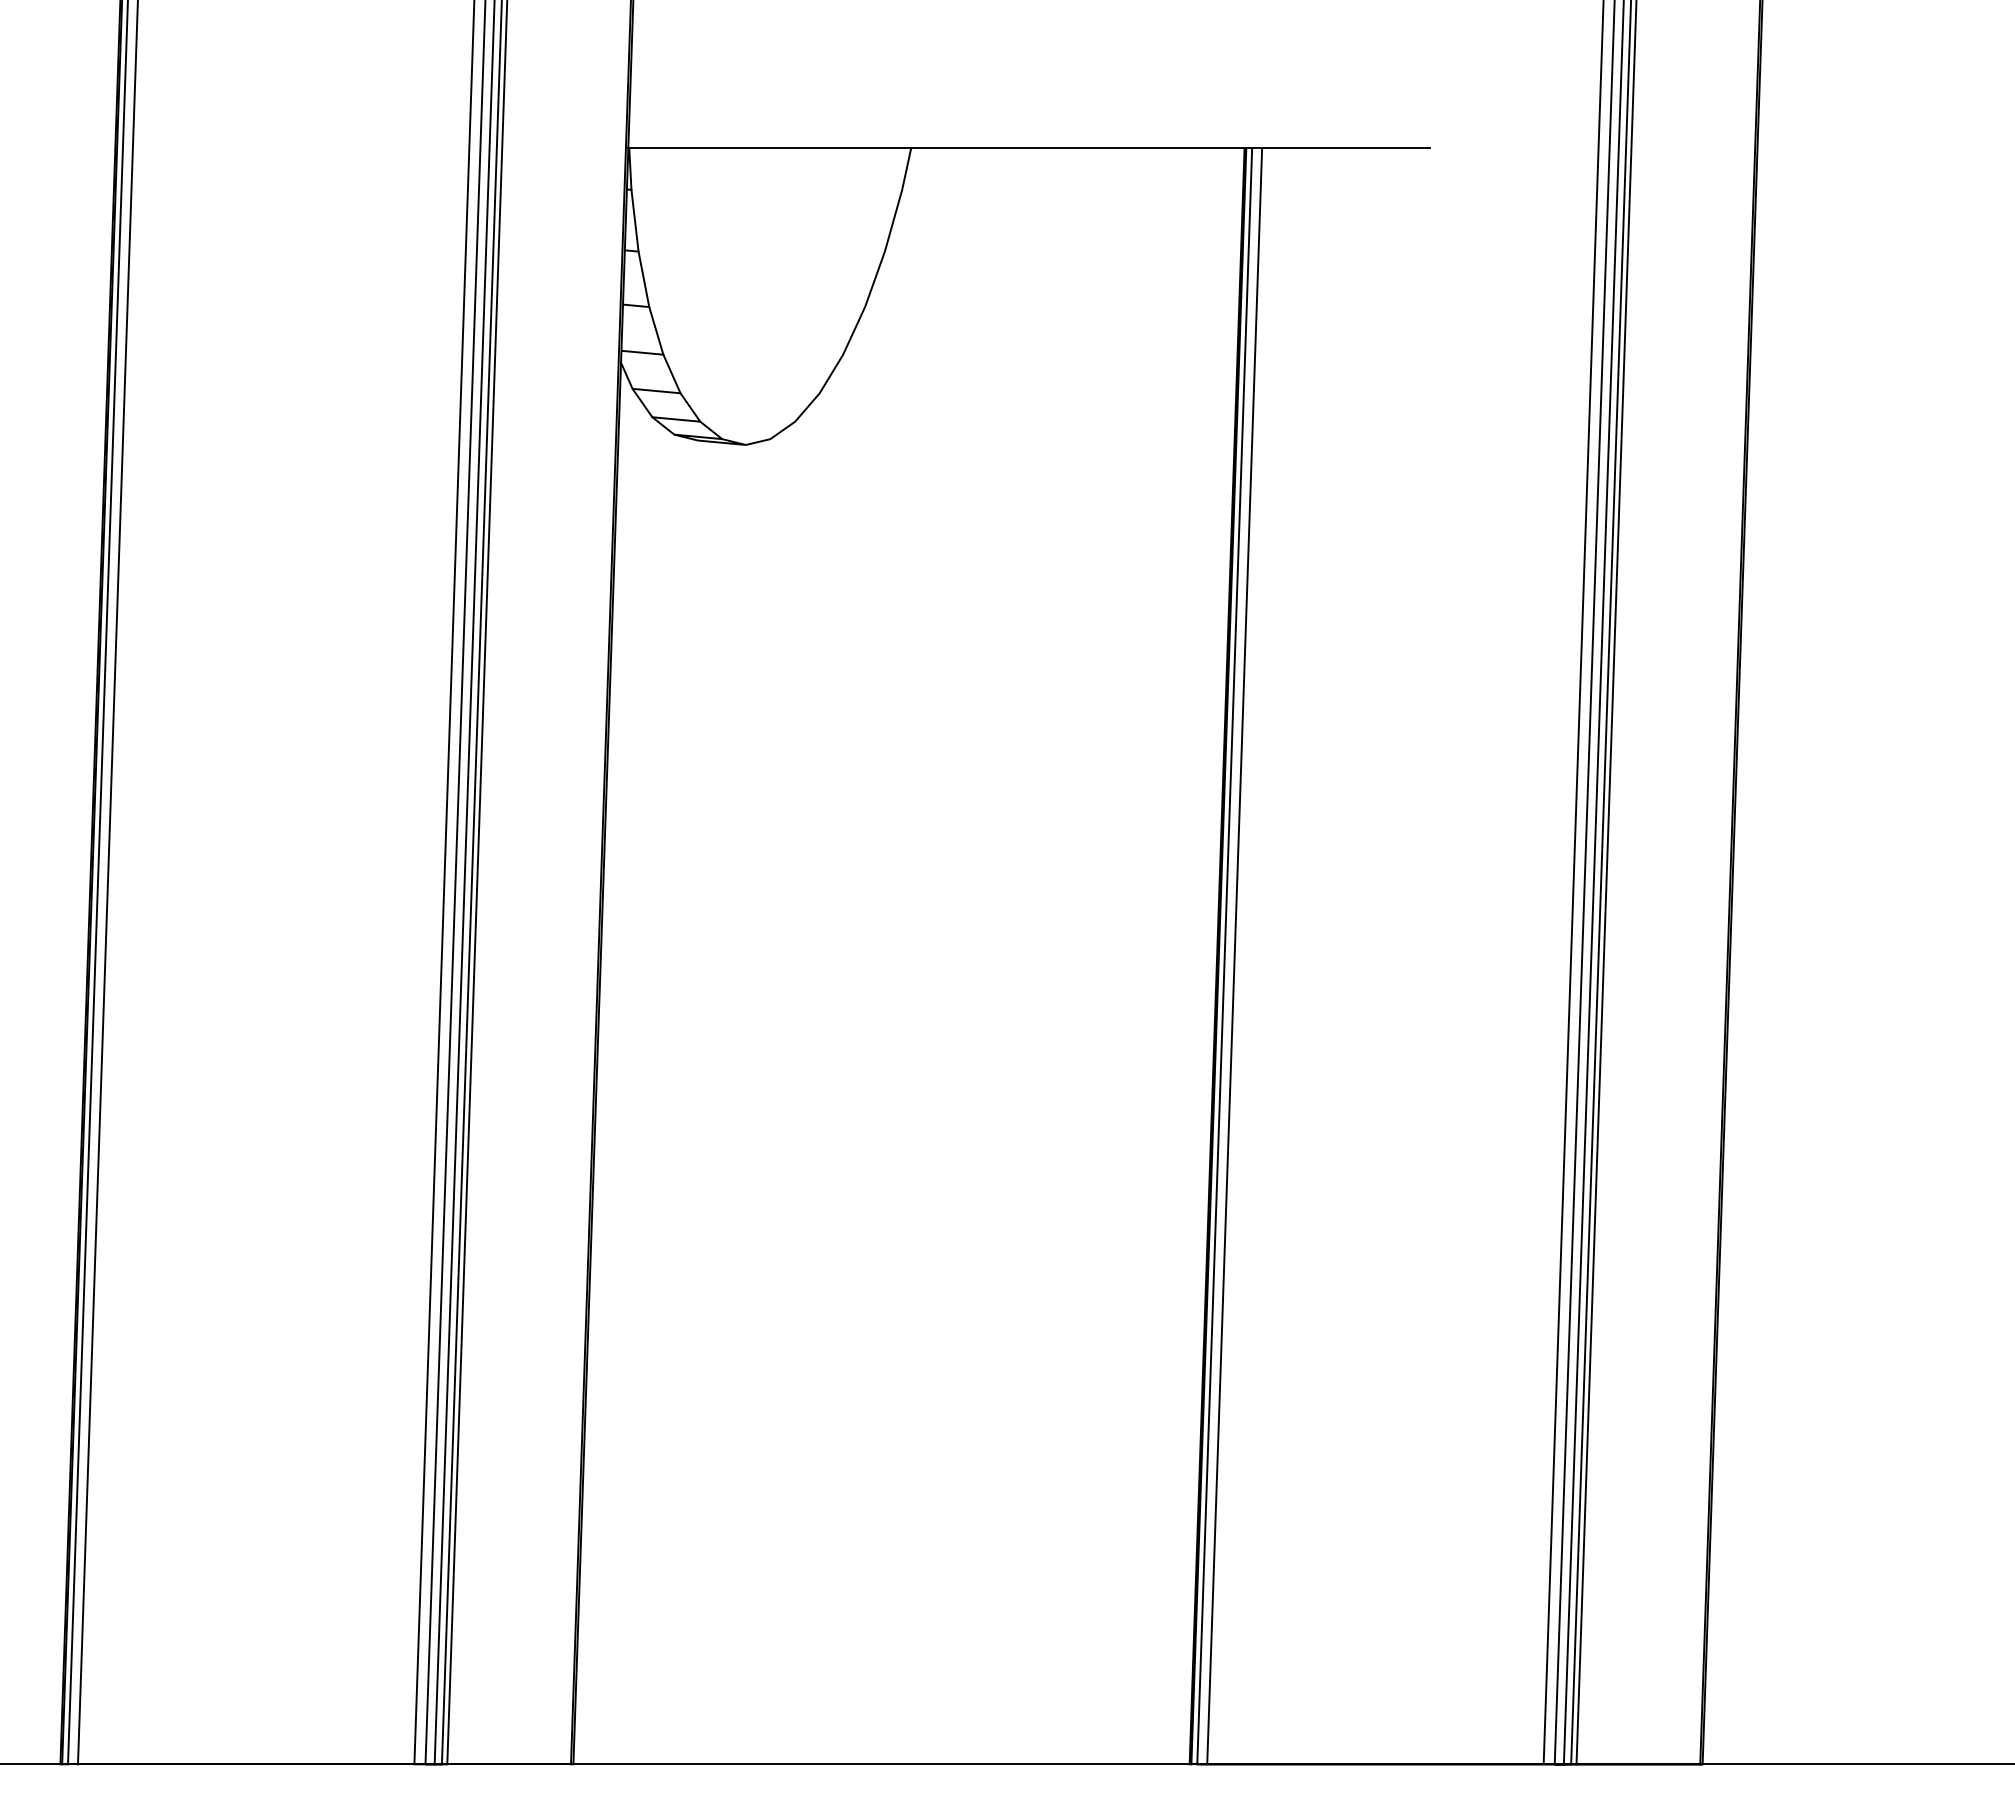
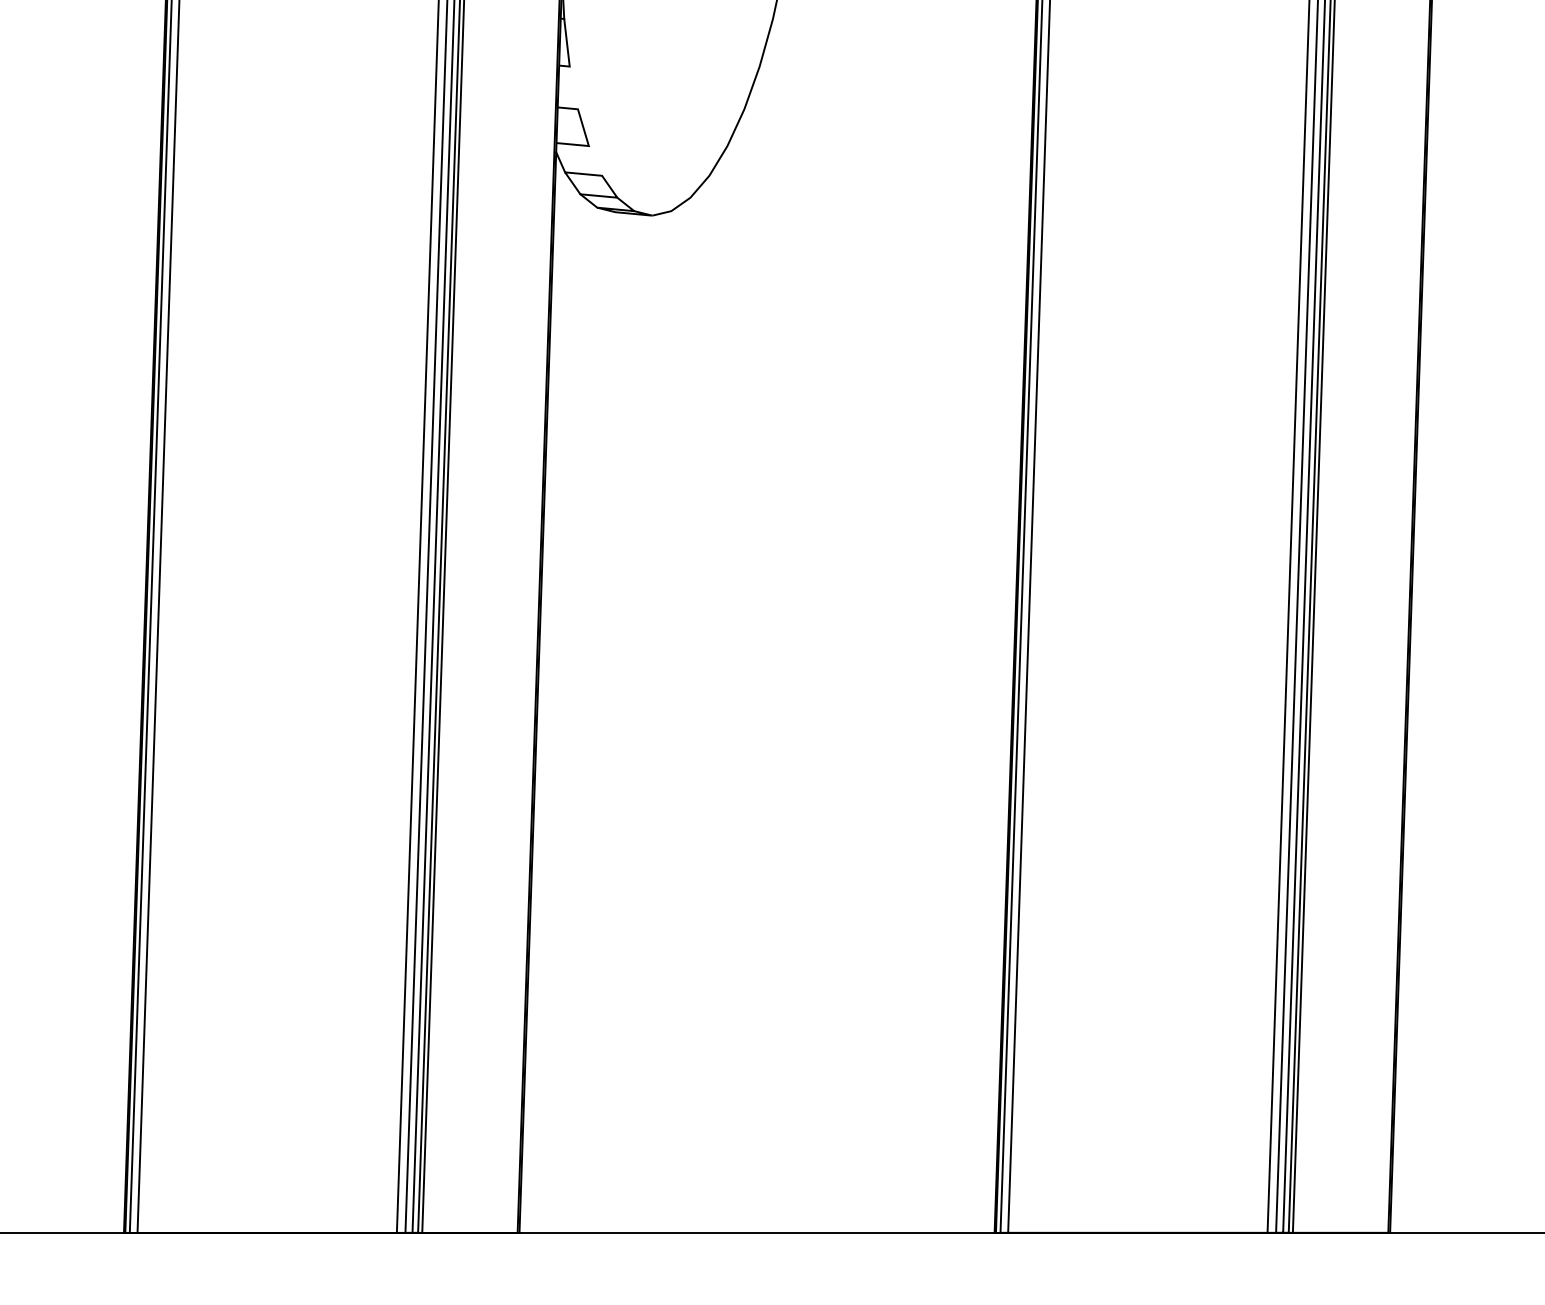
line: (643, 279) -> (573, 88), removed
line: (671, 373) -> (595, 160), removed

